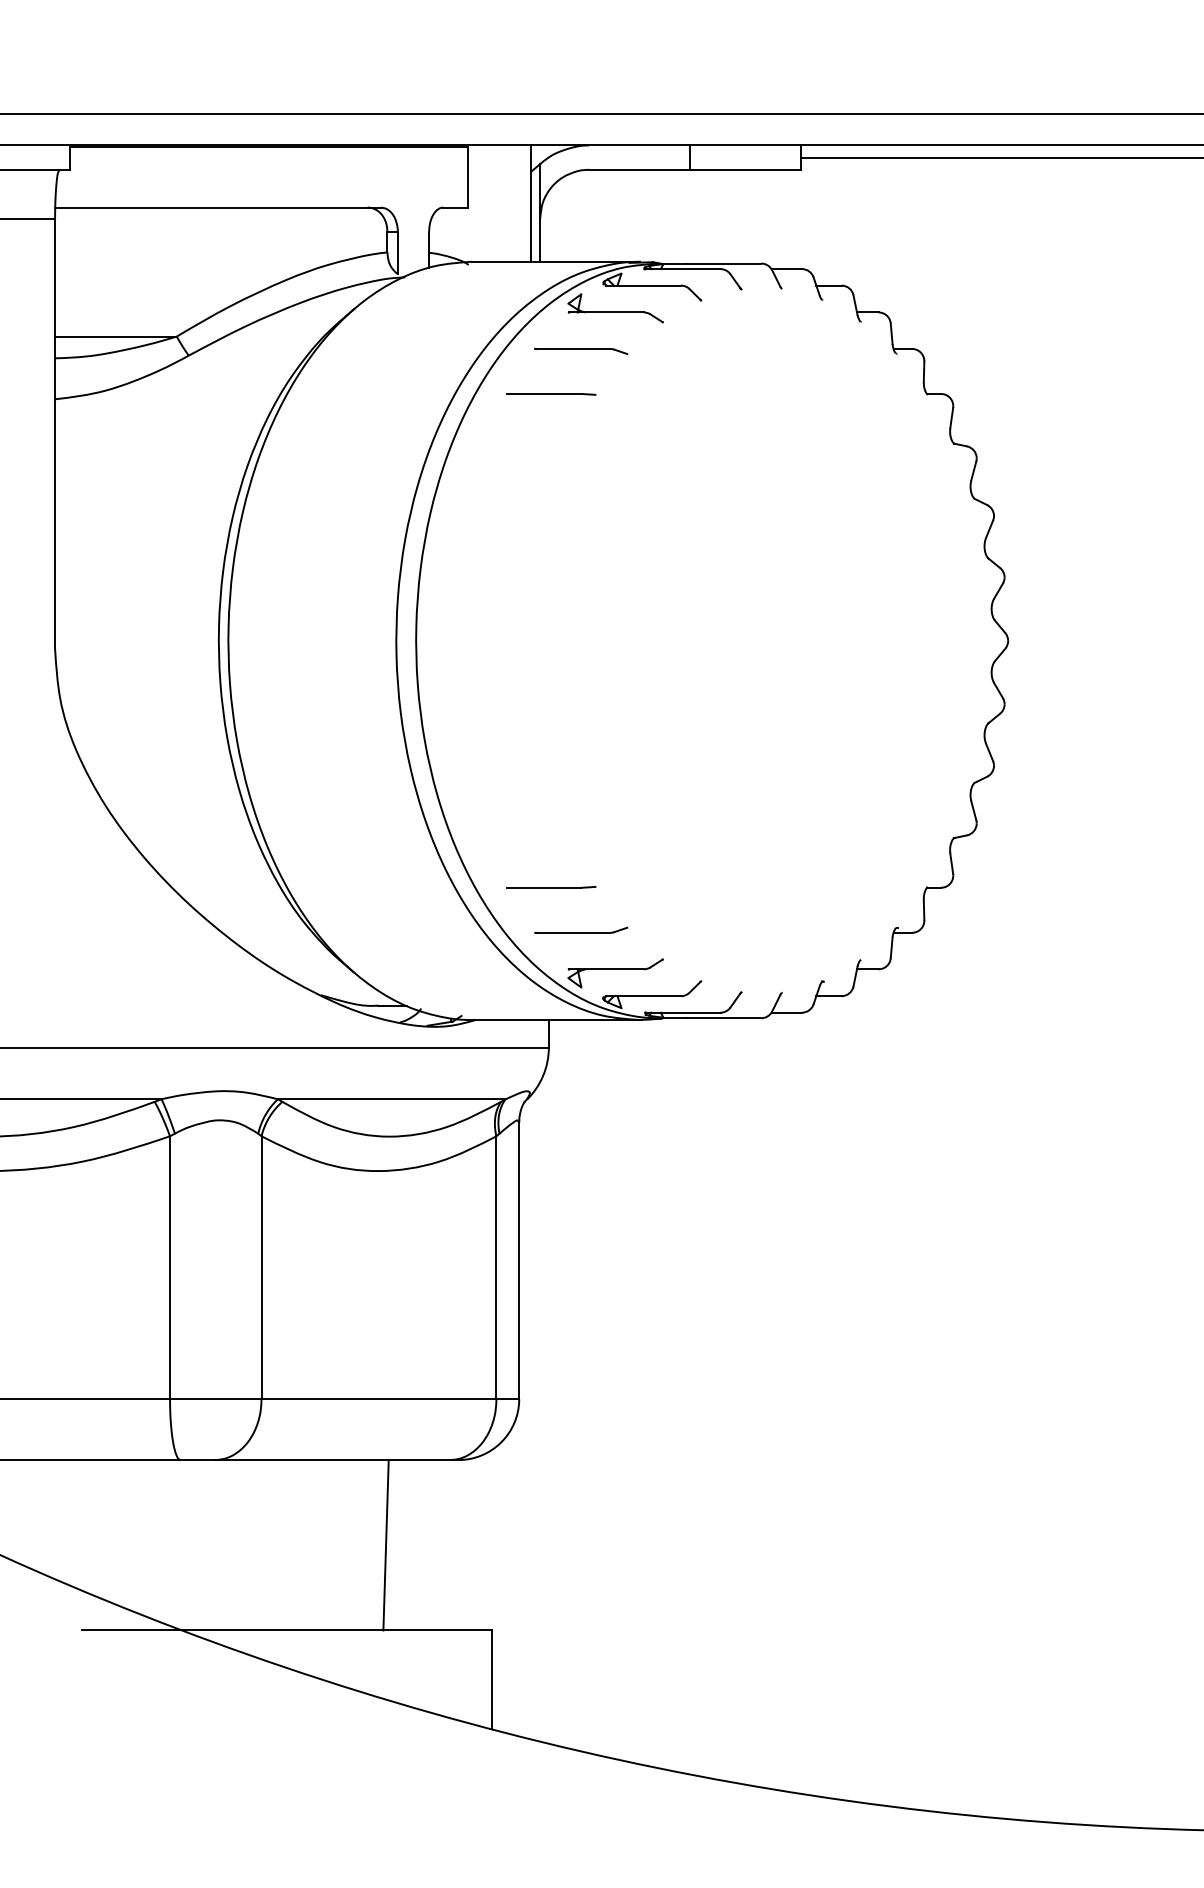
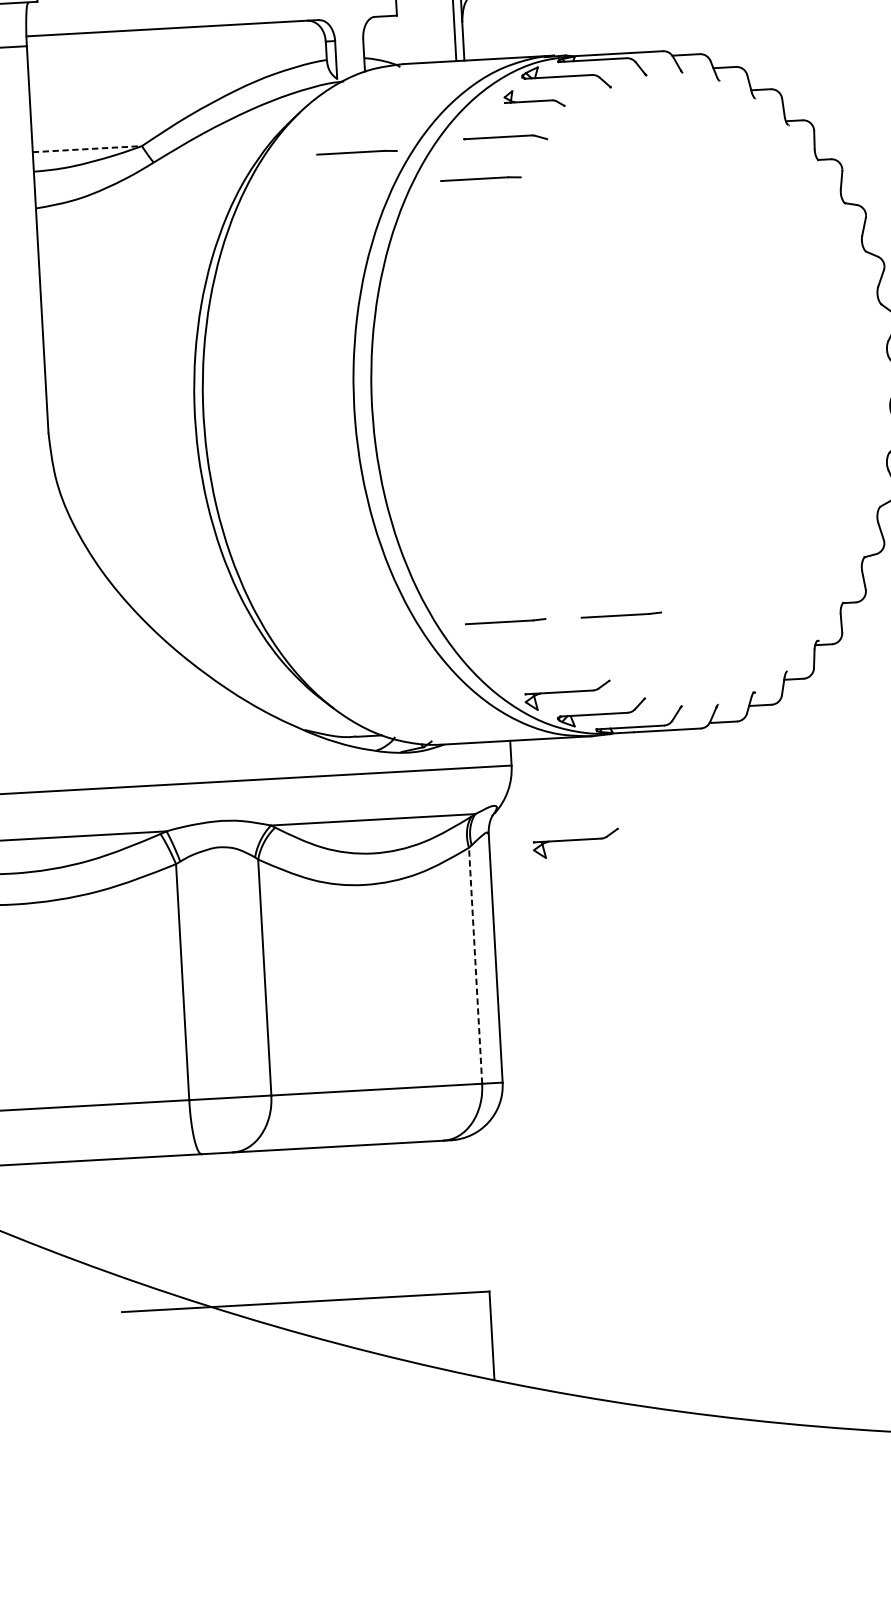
part: (615, 308) -> (534, 98), size x0.7
line: (115, 336) -> (86, 149), solid -> dashed
line: (415, 357) -> (357, 152), added
line: (680, 887) -> (621, 615), added
part: (581, 929) -> (534, 657), removed
part: (615, 1138) -> (575, 843), added
line: (496, 1267) -> (475, 965), solid -> dashed
line: (385, 1545) -> (389, 1220), removed

